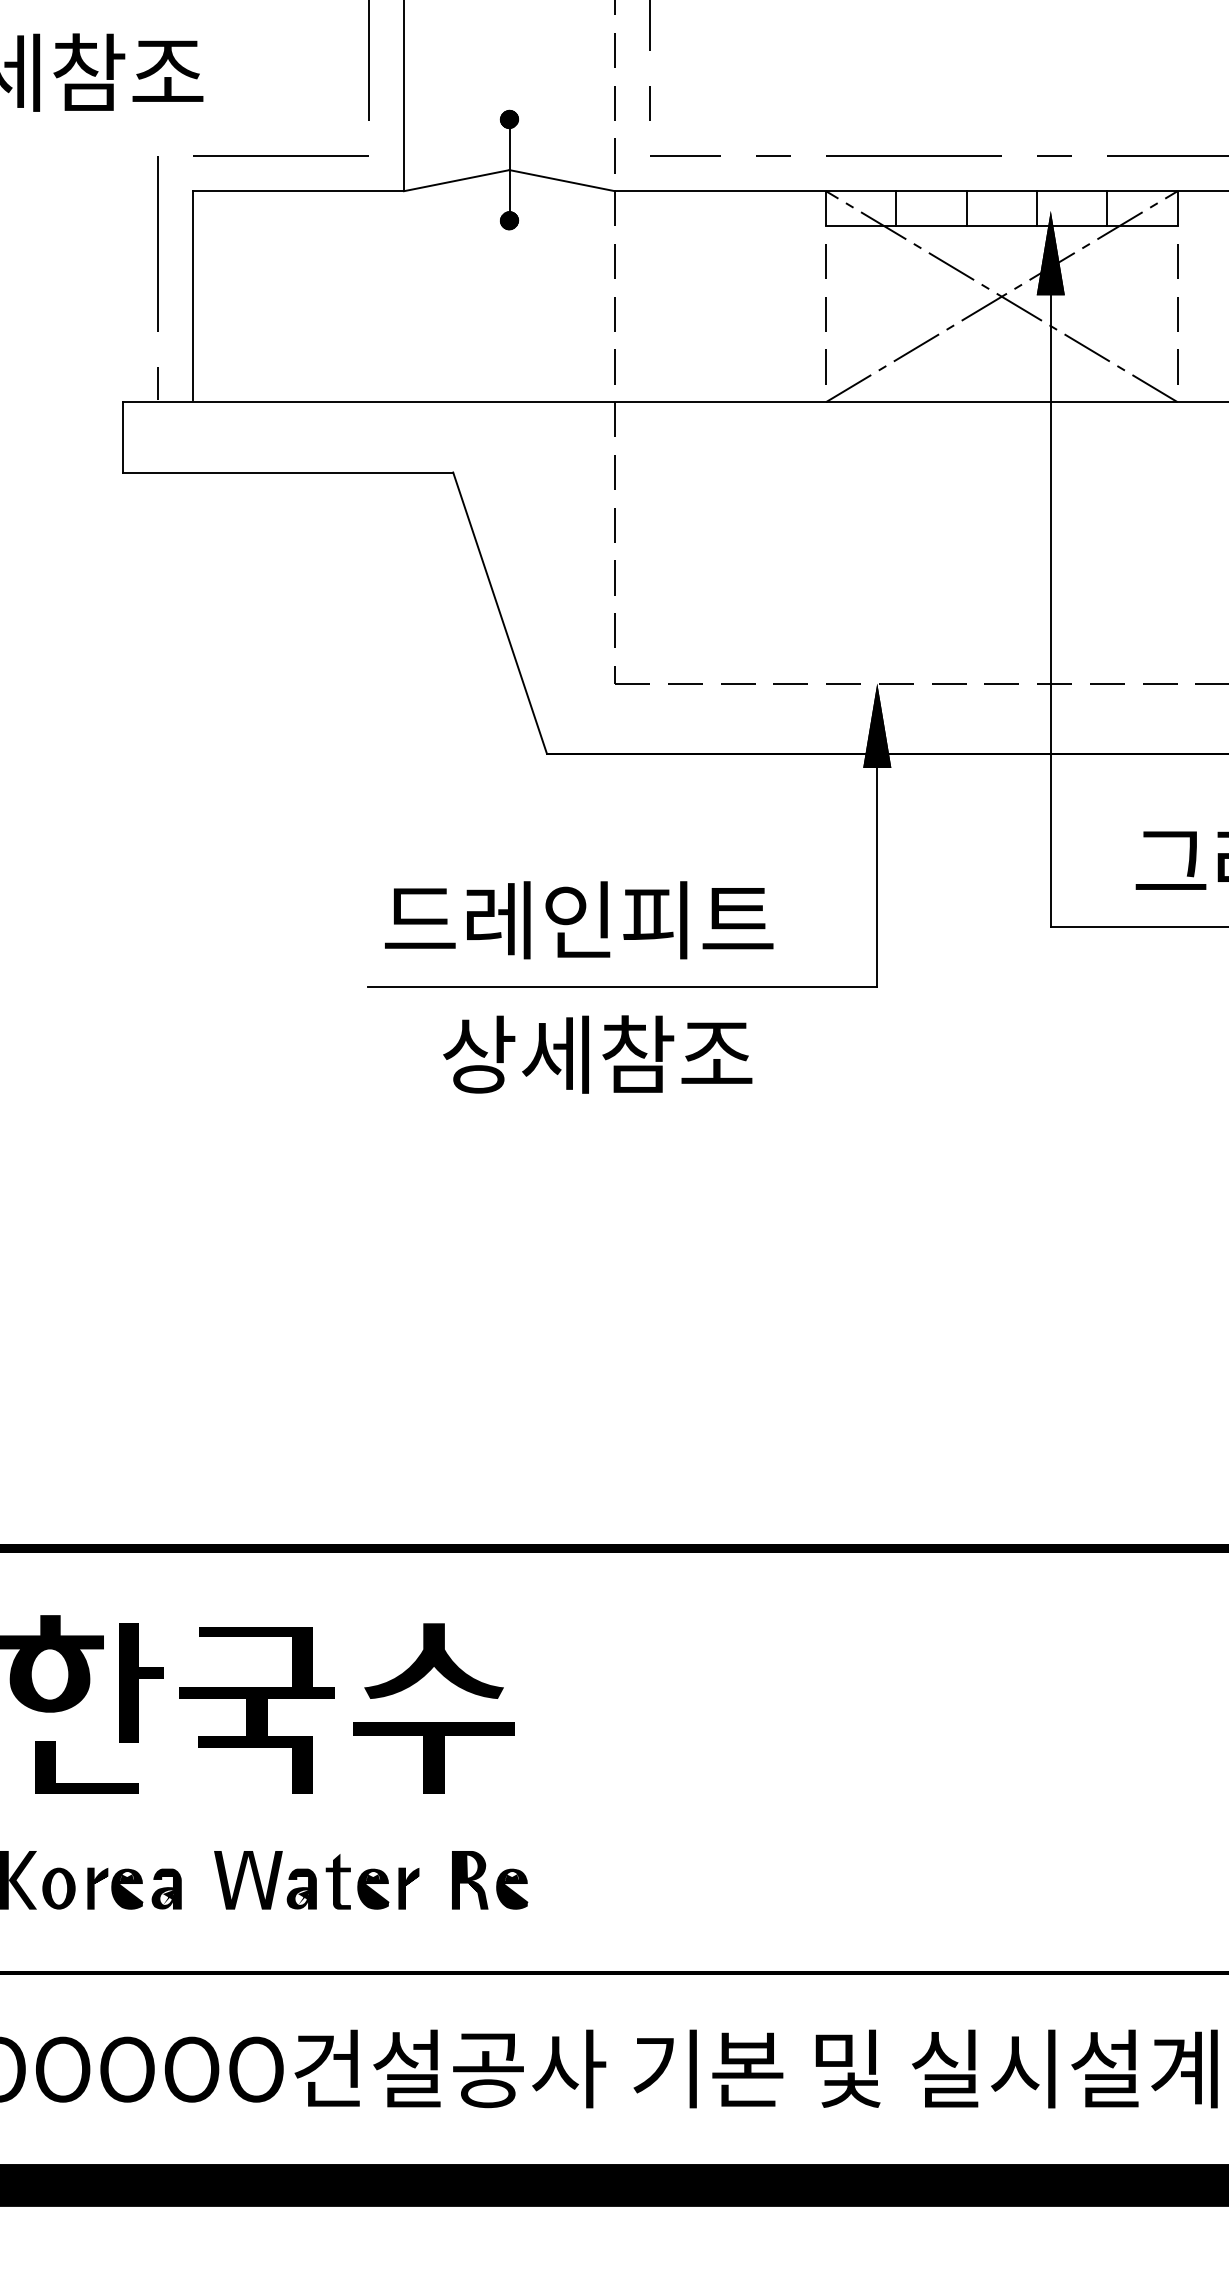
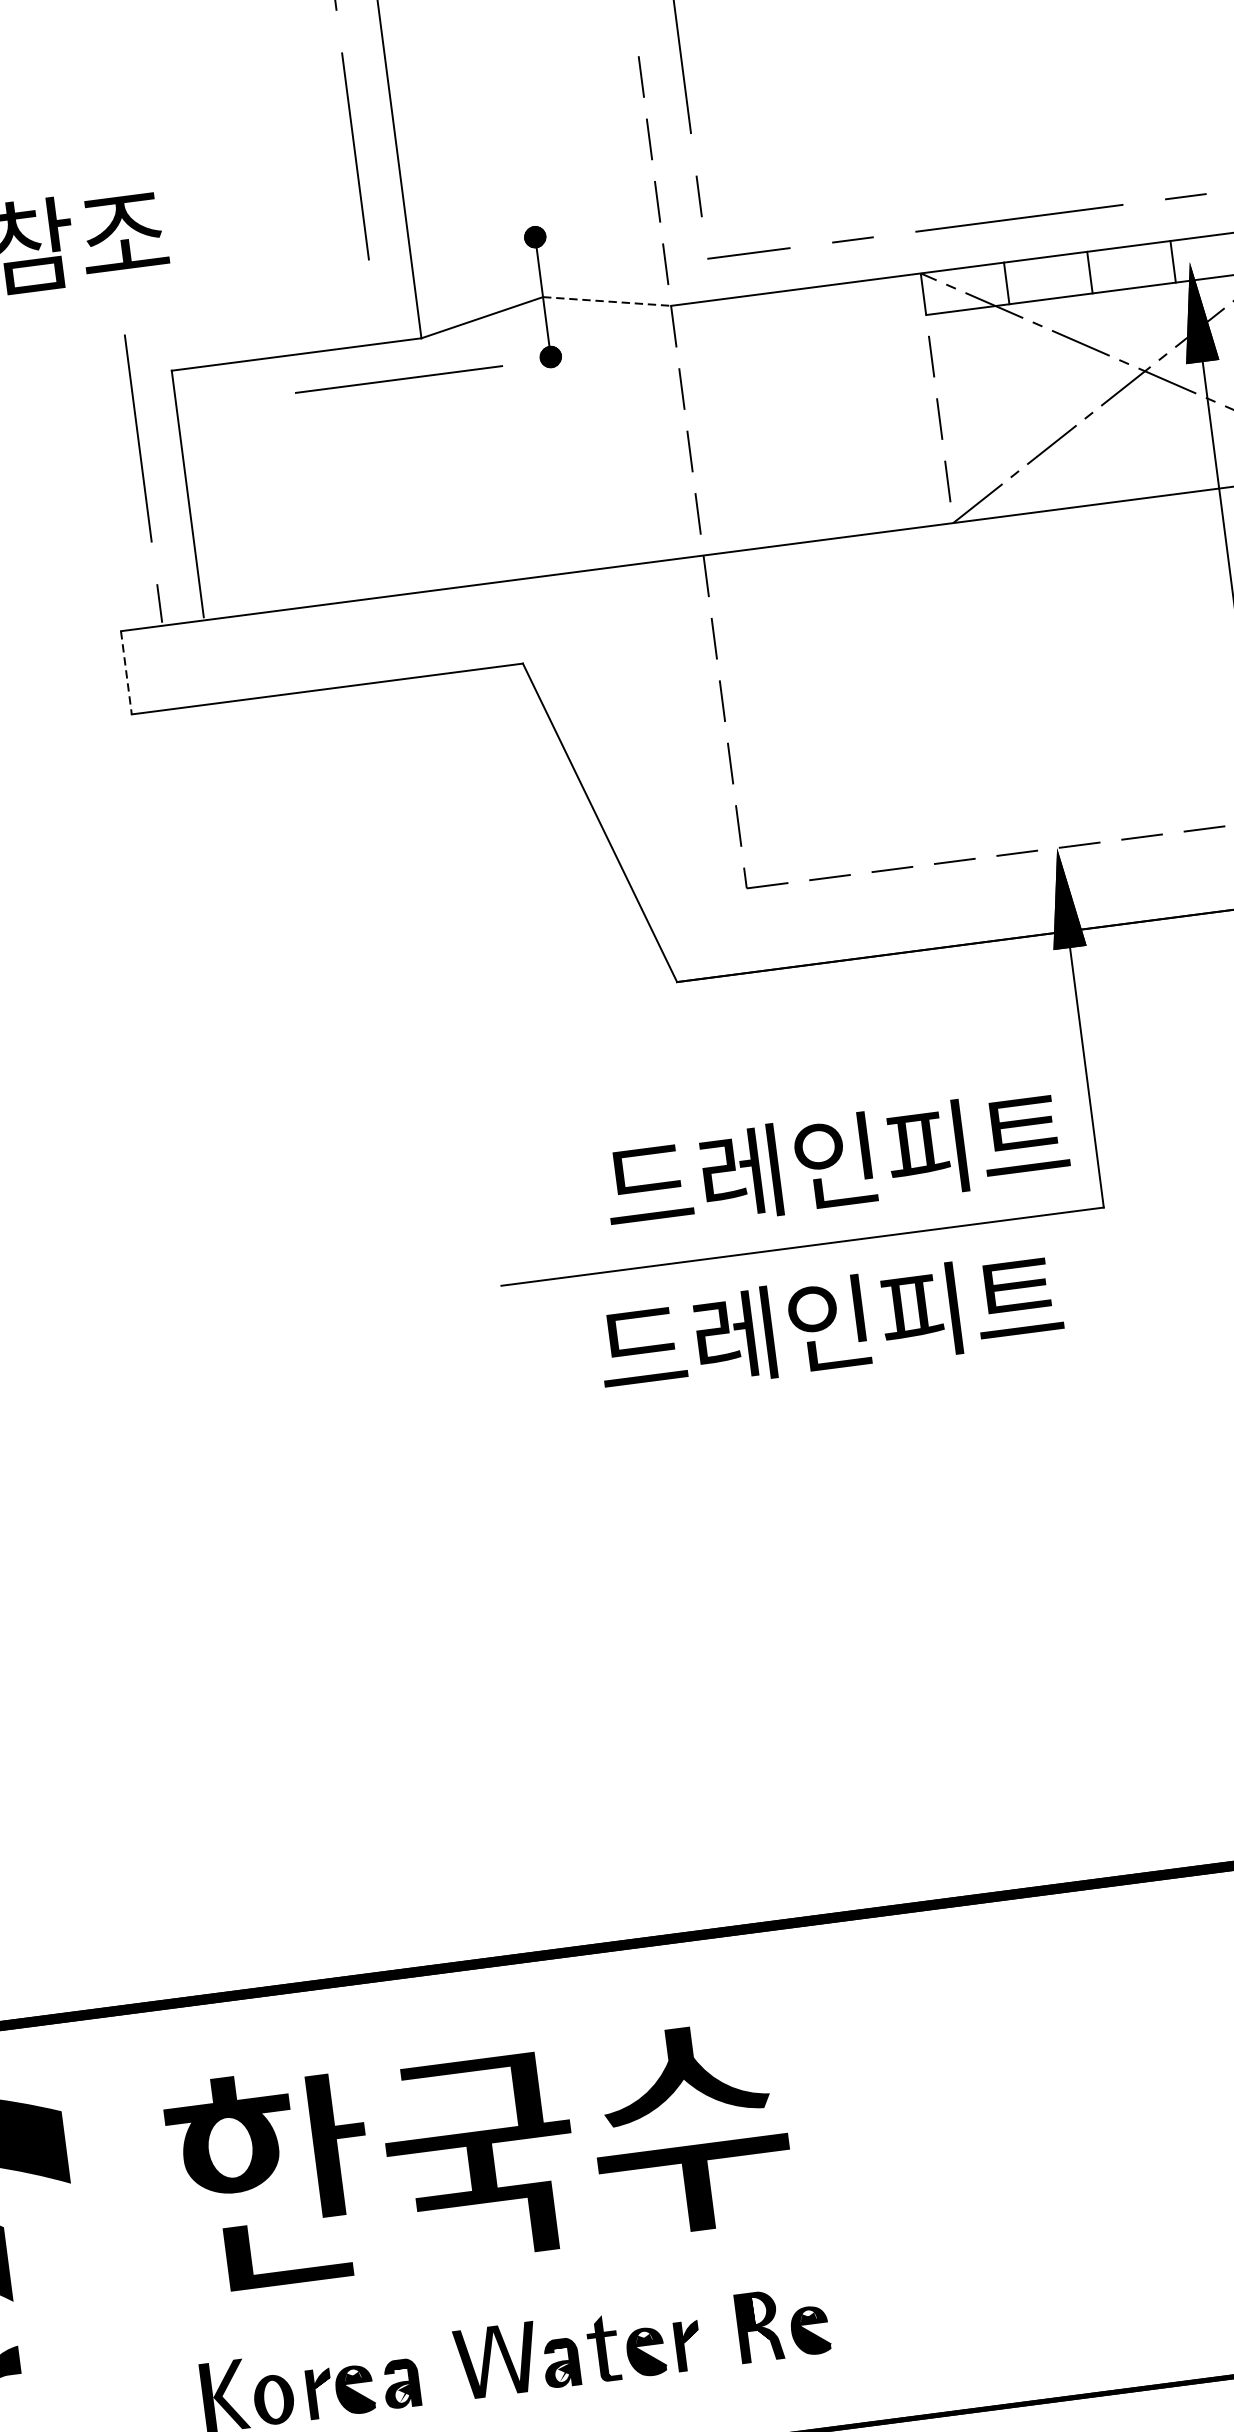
line: (280, 155) -> (398, 378), moved
line: (562, 180) -> (607, 301), solid -> dashed
line: (122, 437) -> (126, 672), solid -> dashed
text: (579, 920) -> (837, 1161), moved
text: (637, 1054) -> (830, 1323), 상세참조 -> 드레인피트

